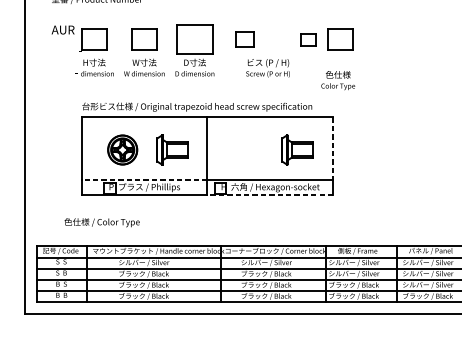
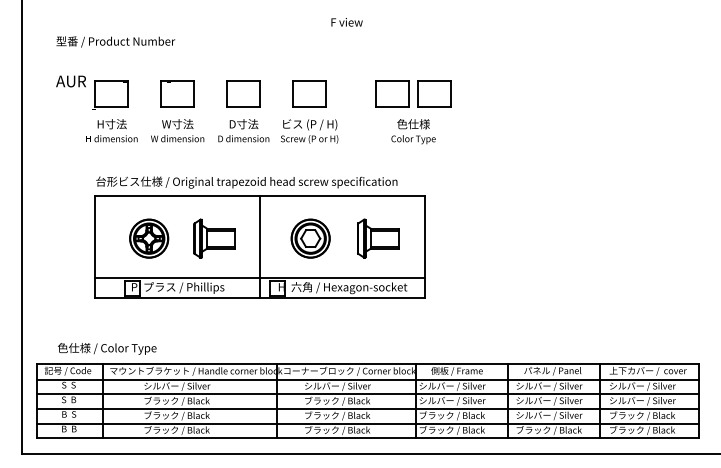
part: (194, 39) -> (243, 93), size x0.71
part: (245, 39) -> (309, 93), size x1.43
part: (308, 39) -> (392, 93), size x1.67
text: (267, 68) -> (309, 131), moved
text: (338, 80) -> (413, 131), moved
part: (245, 149) -> (310, 238), added
line: (333, 149) -> (425, 237), dashed -> solid
line: (144, 180) -> (177, 278), dashed -> solid
line: (270, 195) -> (342, 298), dashed -> solid
text: (102, 222) -> (107, 348), moved

